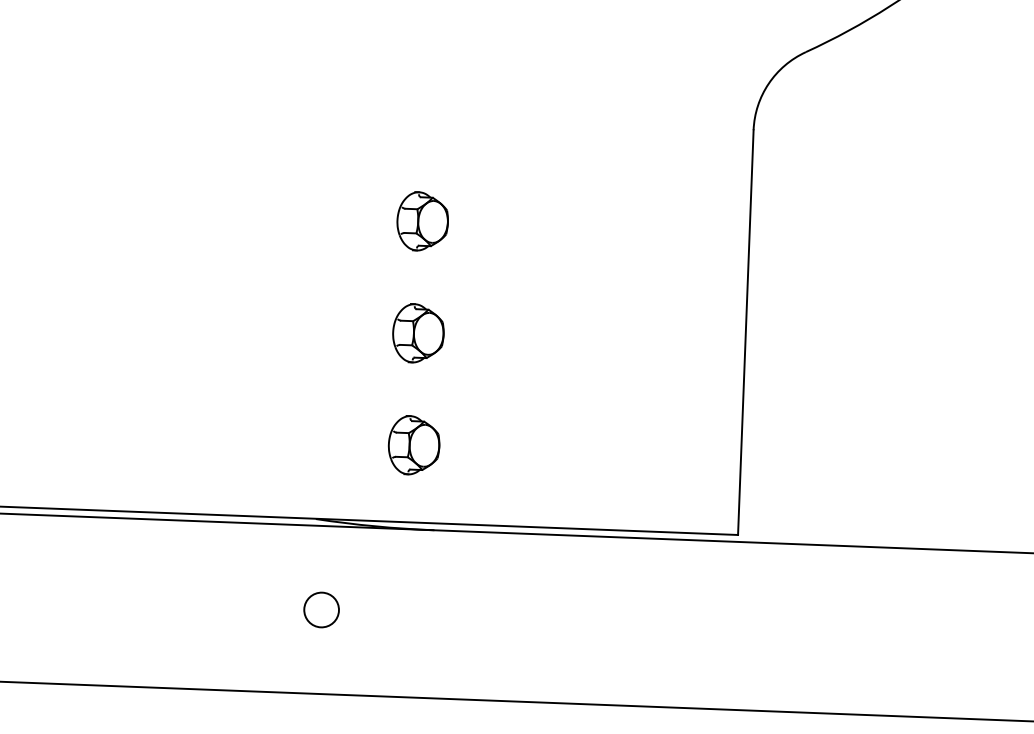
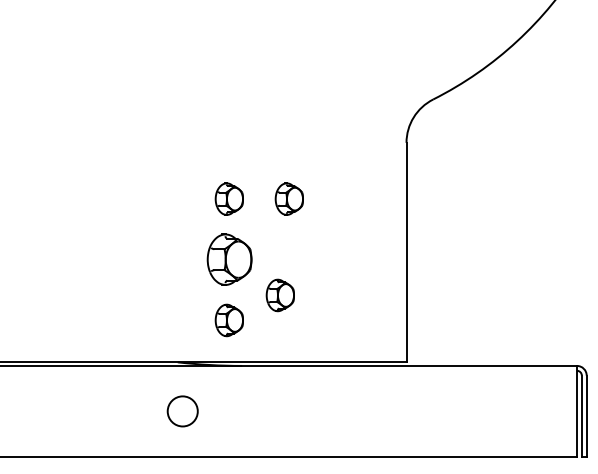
part: (531, 224) -> (288, 198), added
part: (416, 332) -> (228, 259), size x1.6
part: (508, 402) -> (279, 295), added
circle: (321, 610) -> (182, 411), size x1.6

